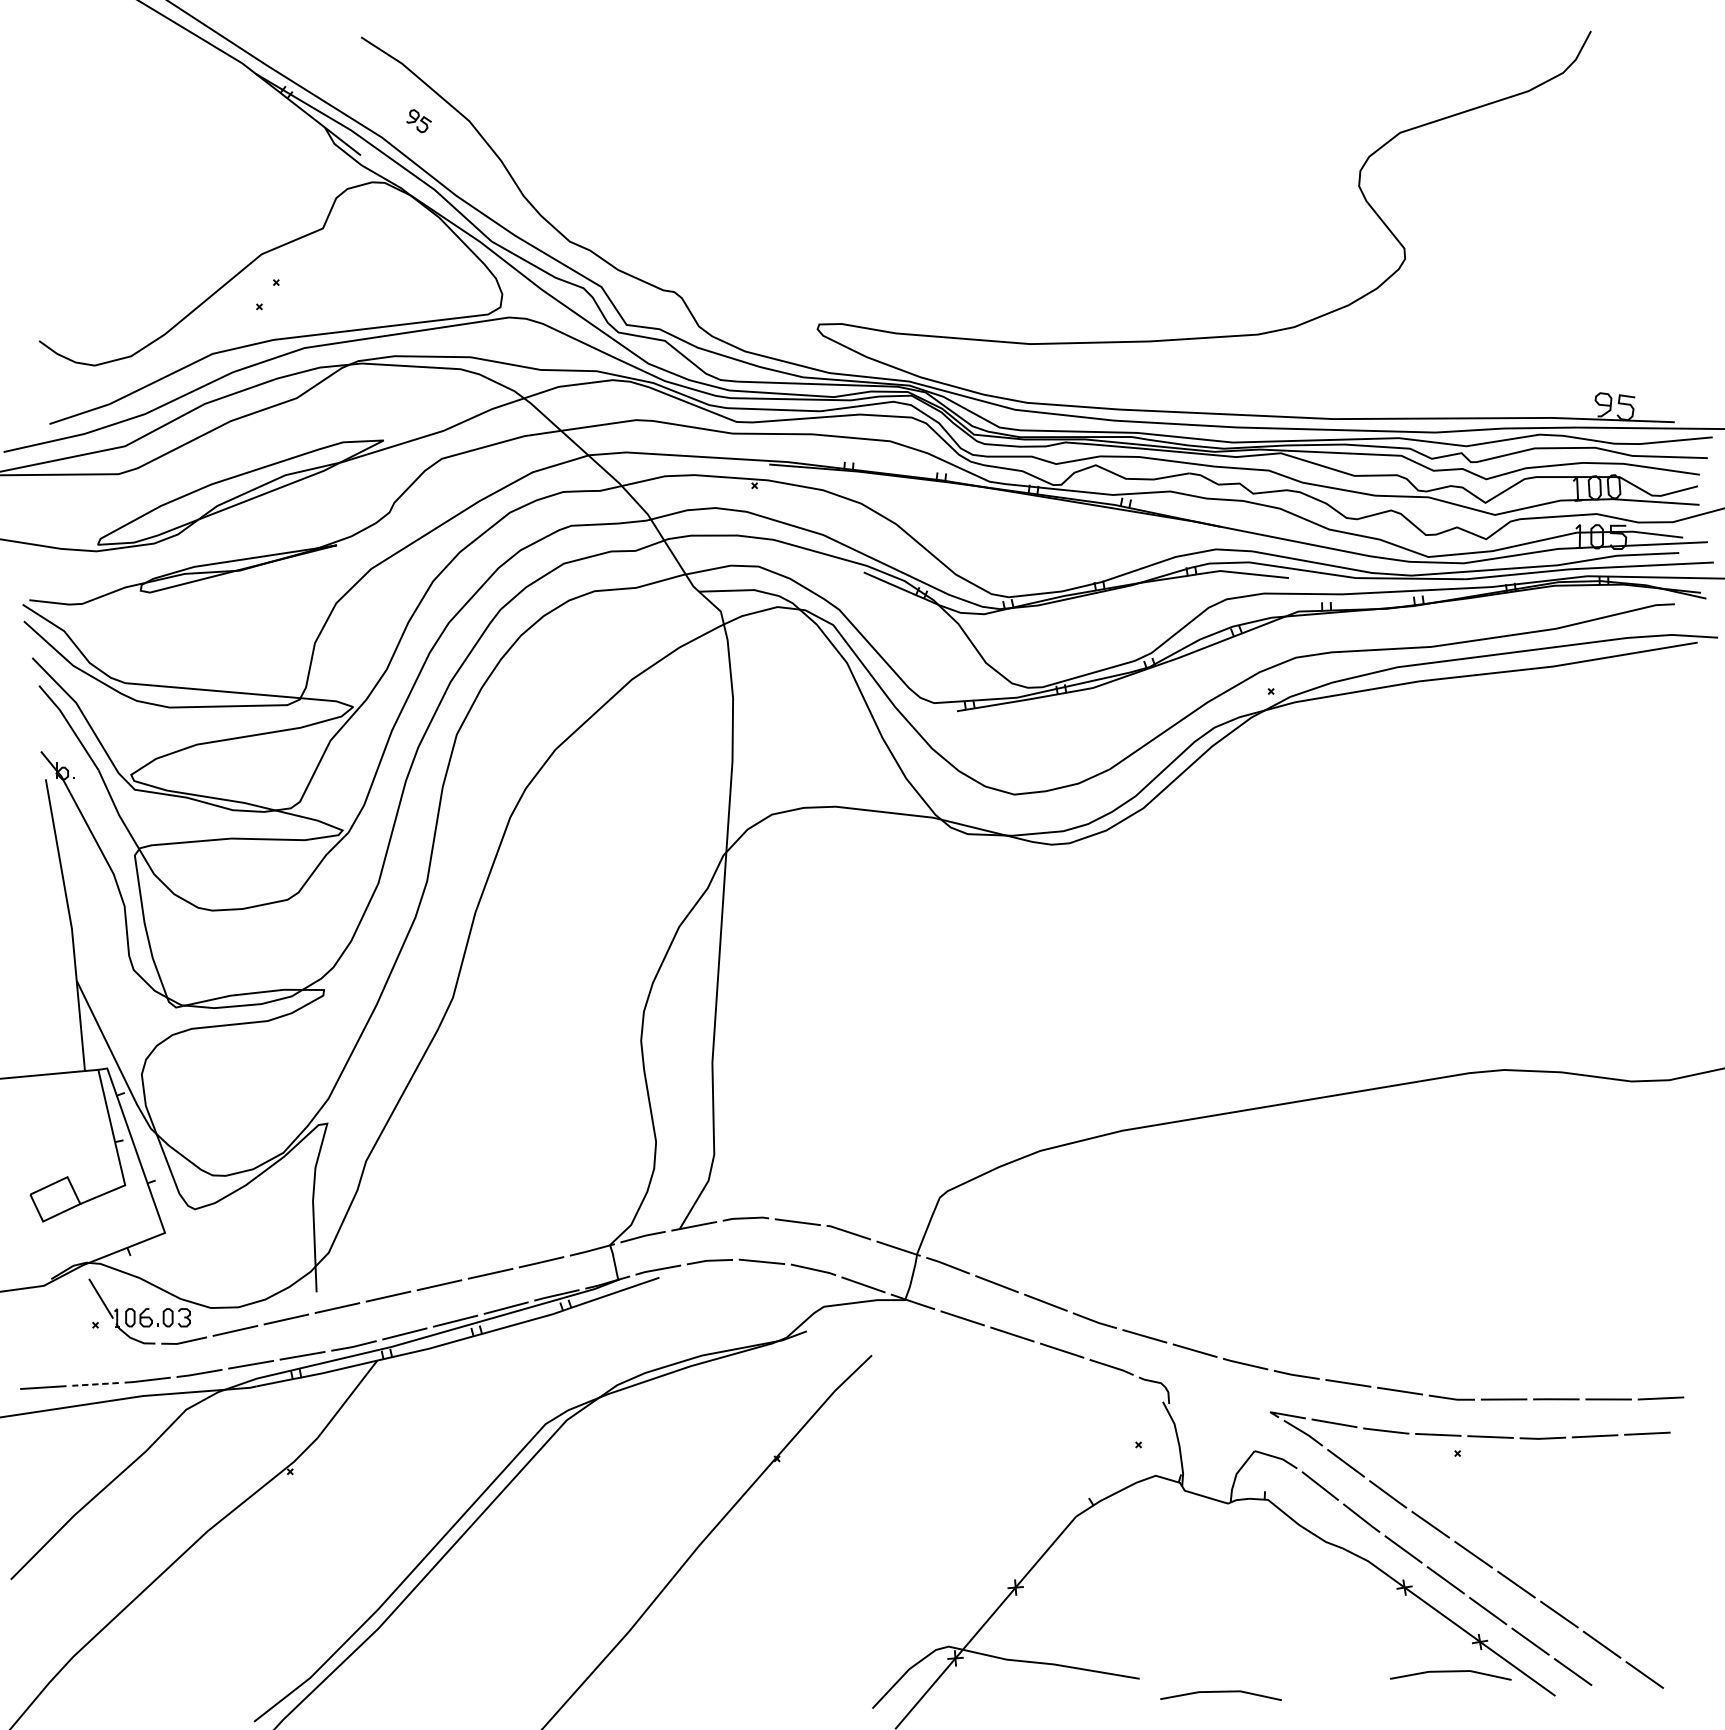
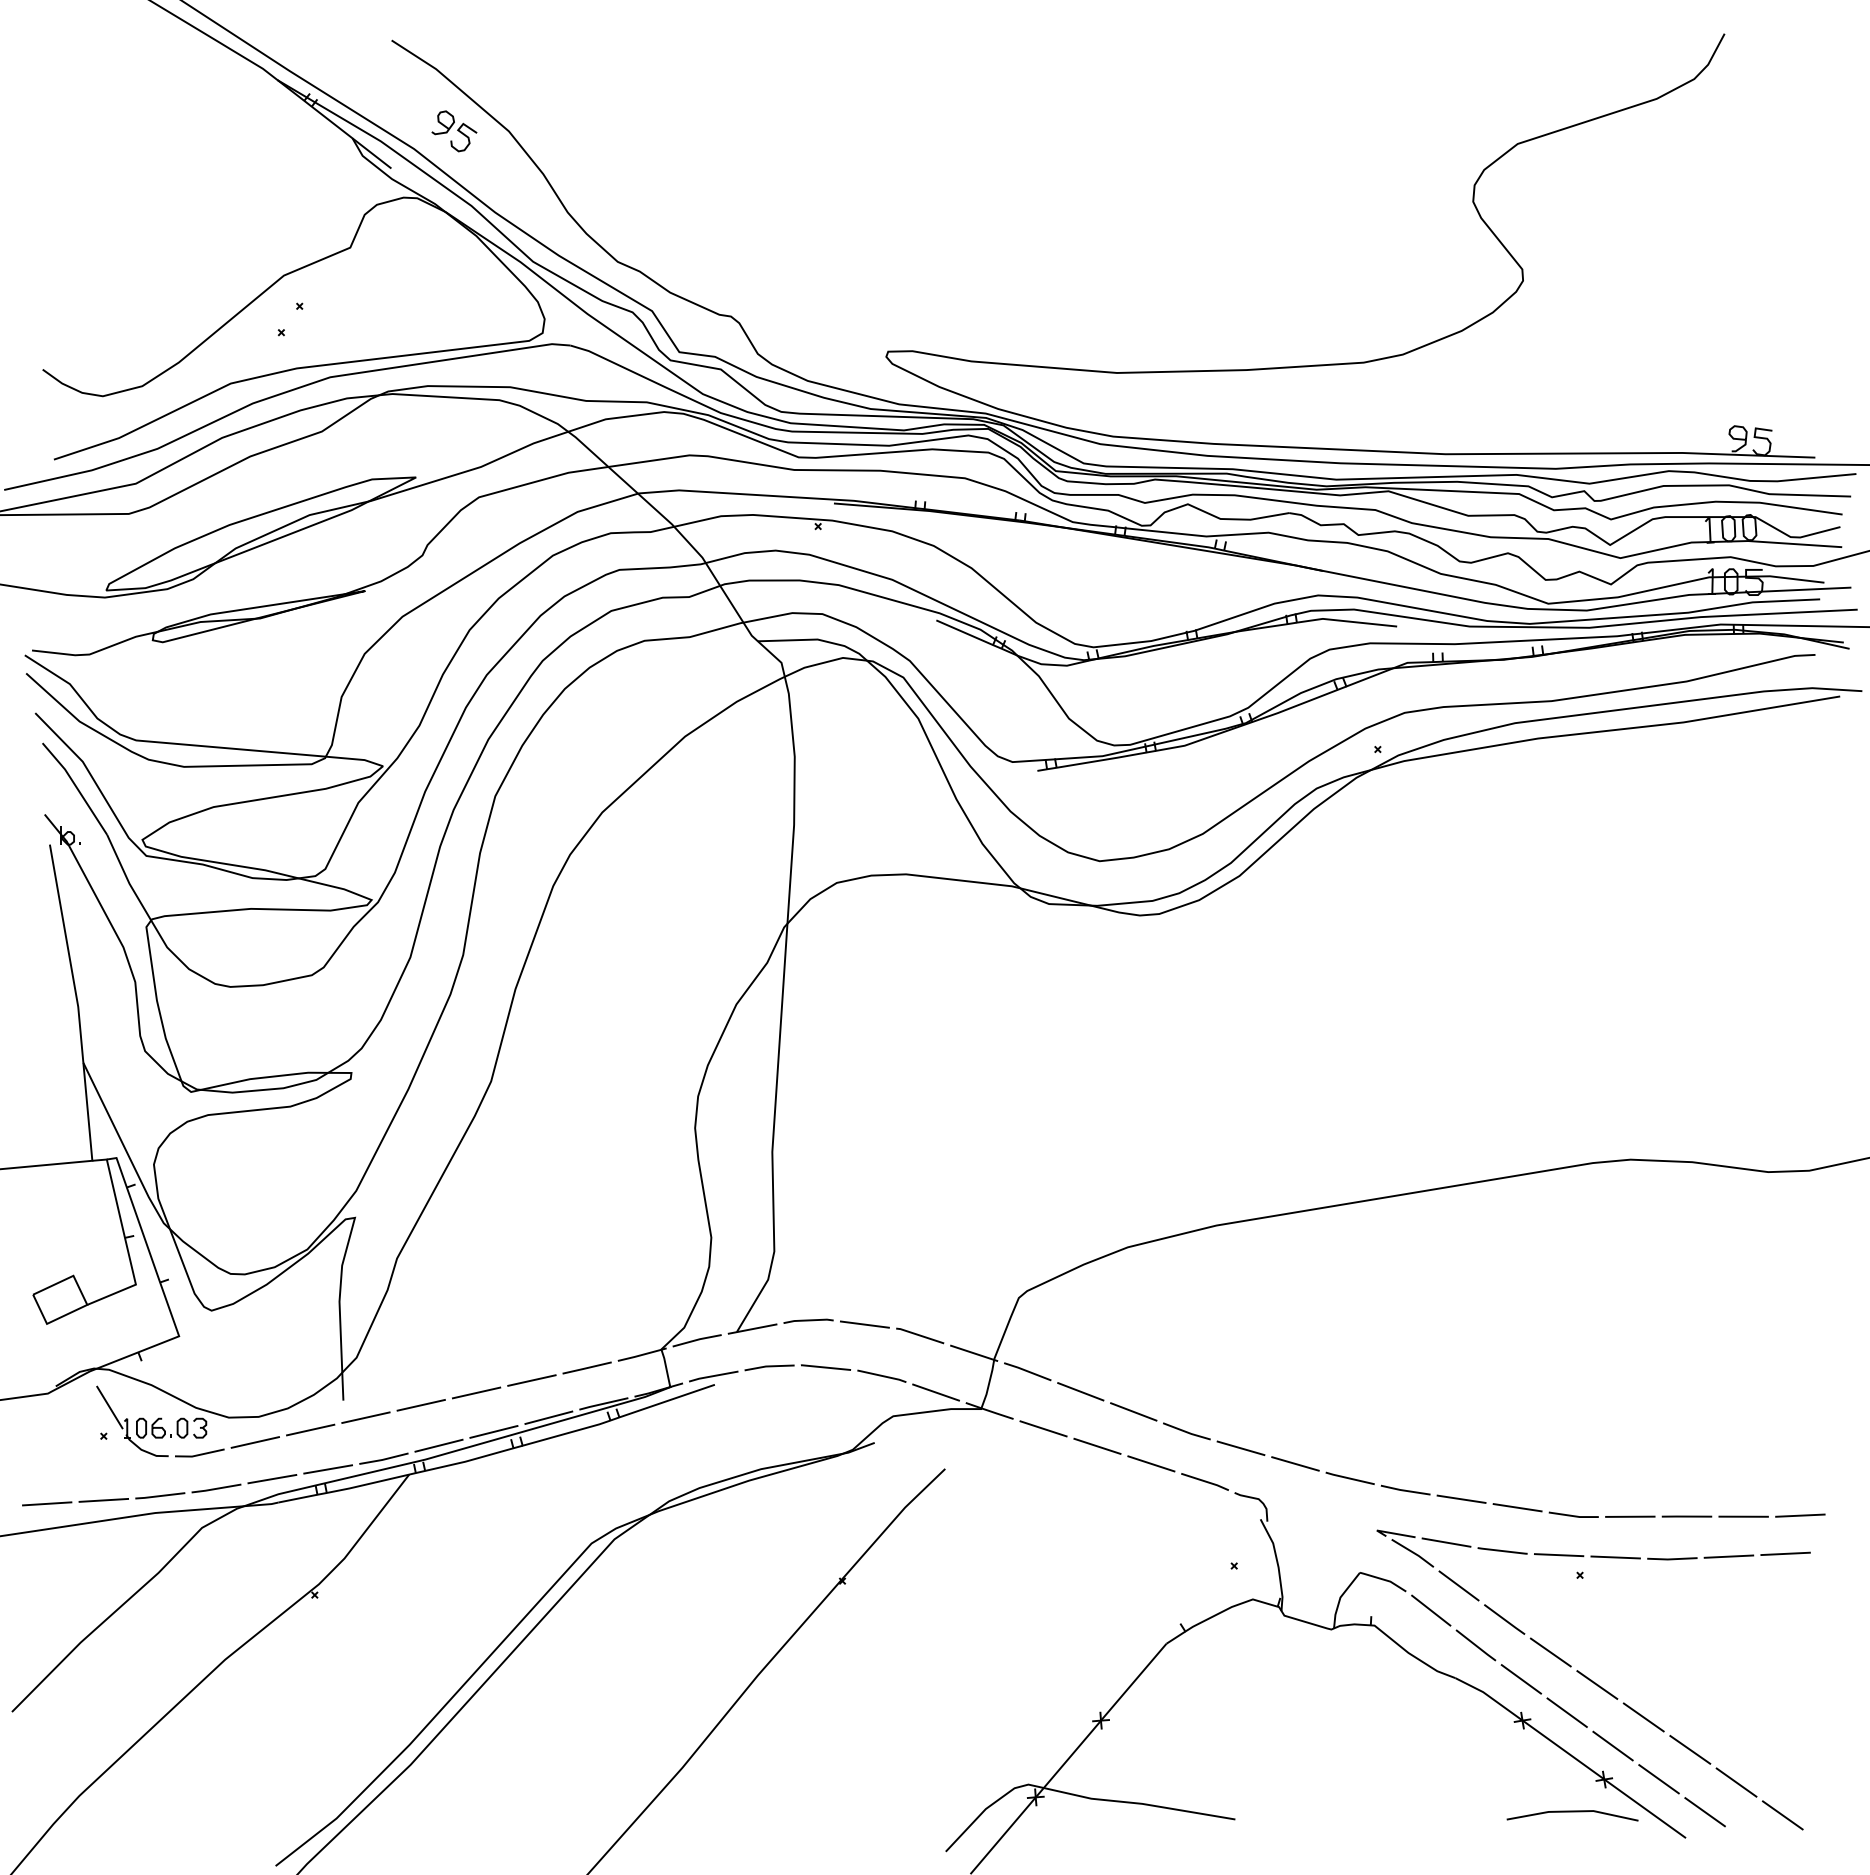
part: (419, 121) -> (454, 131), size x1.67
line: (95, 1384) -> (103, 1500), dashed -> solid
line: (1220, 1692) -> (1323, 1834), removed

